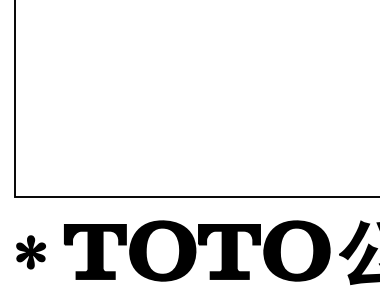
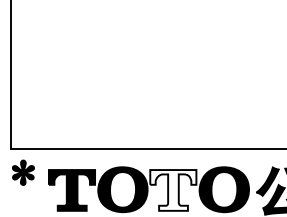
part: (31, 252) -> (23, 172), moved
fill: (229, 252) -> (173, 190), removed

